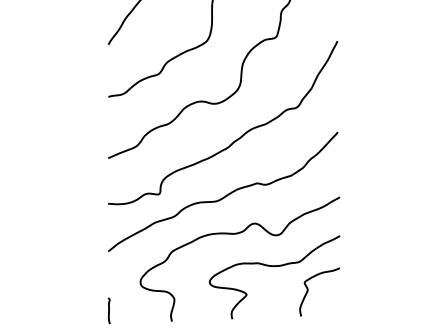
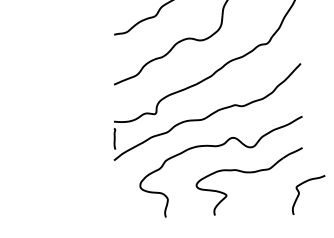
curve: (308, 291) -> (299, 194), moved
curve: (108, 310) -> (114, 138), moved

